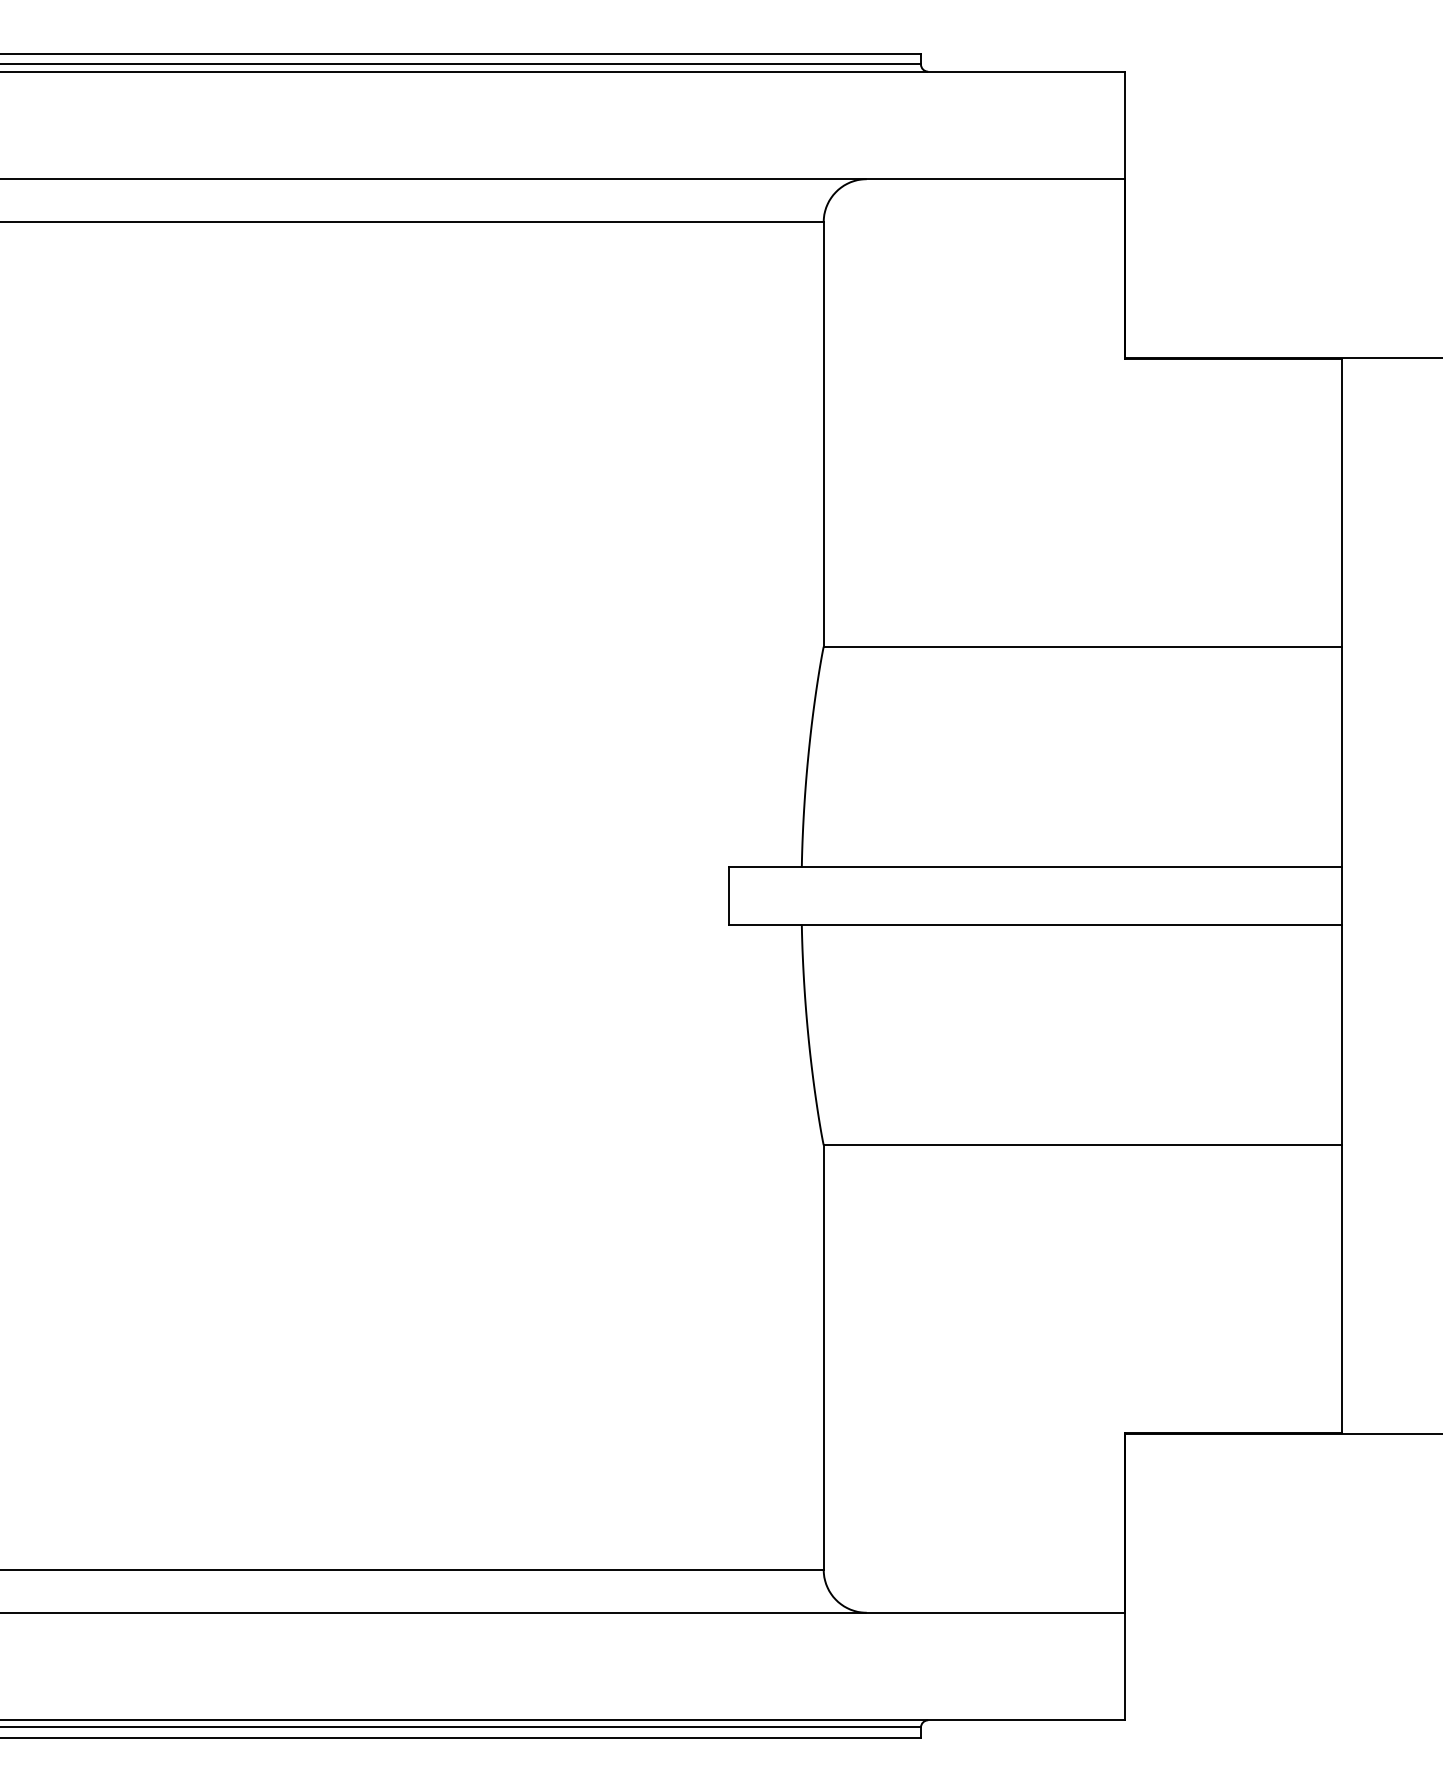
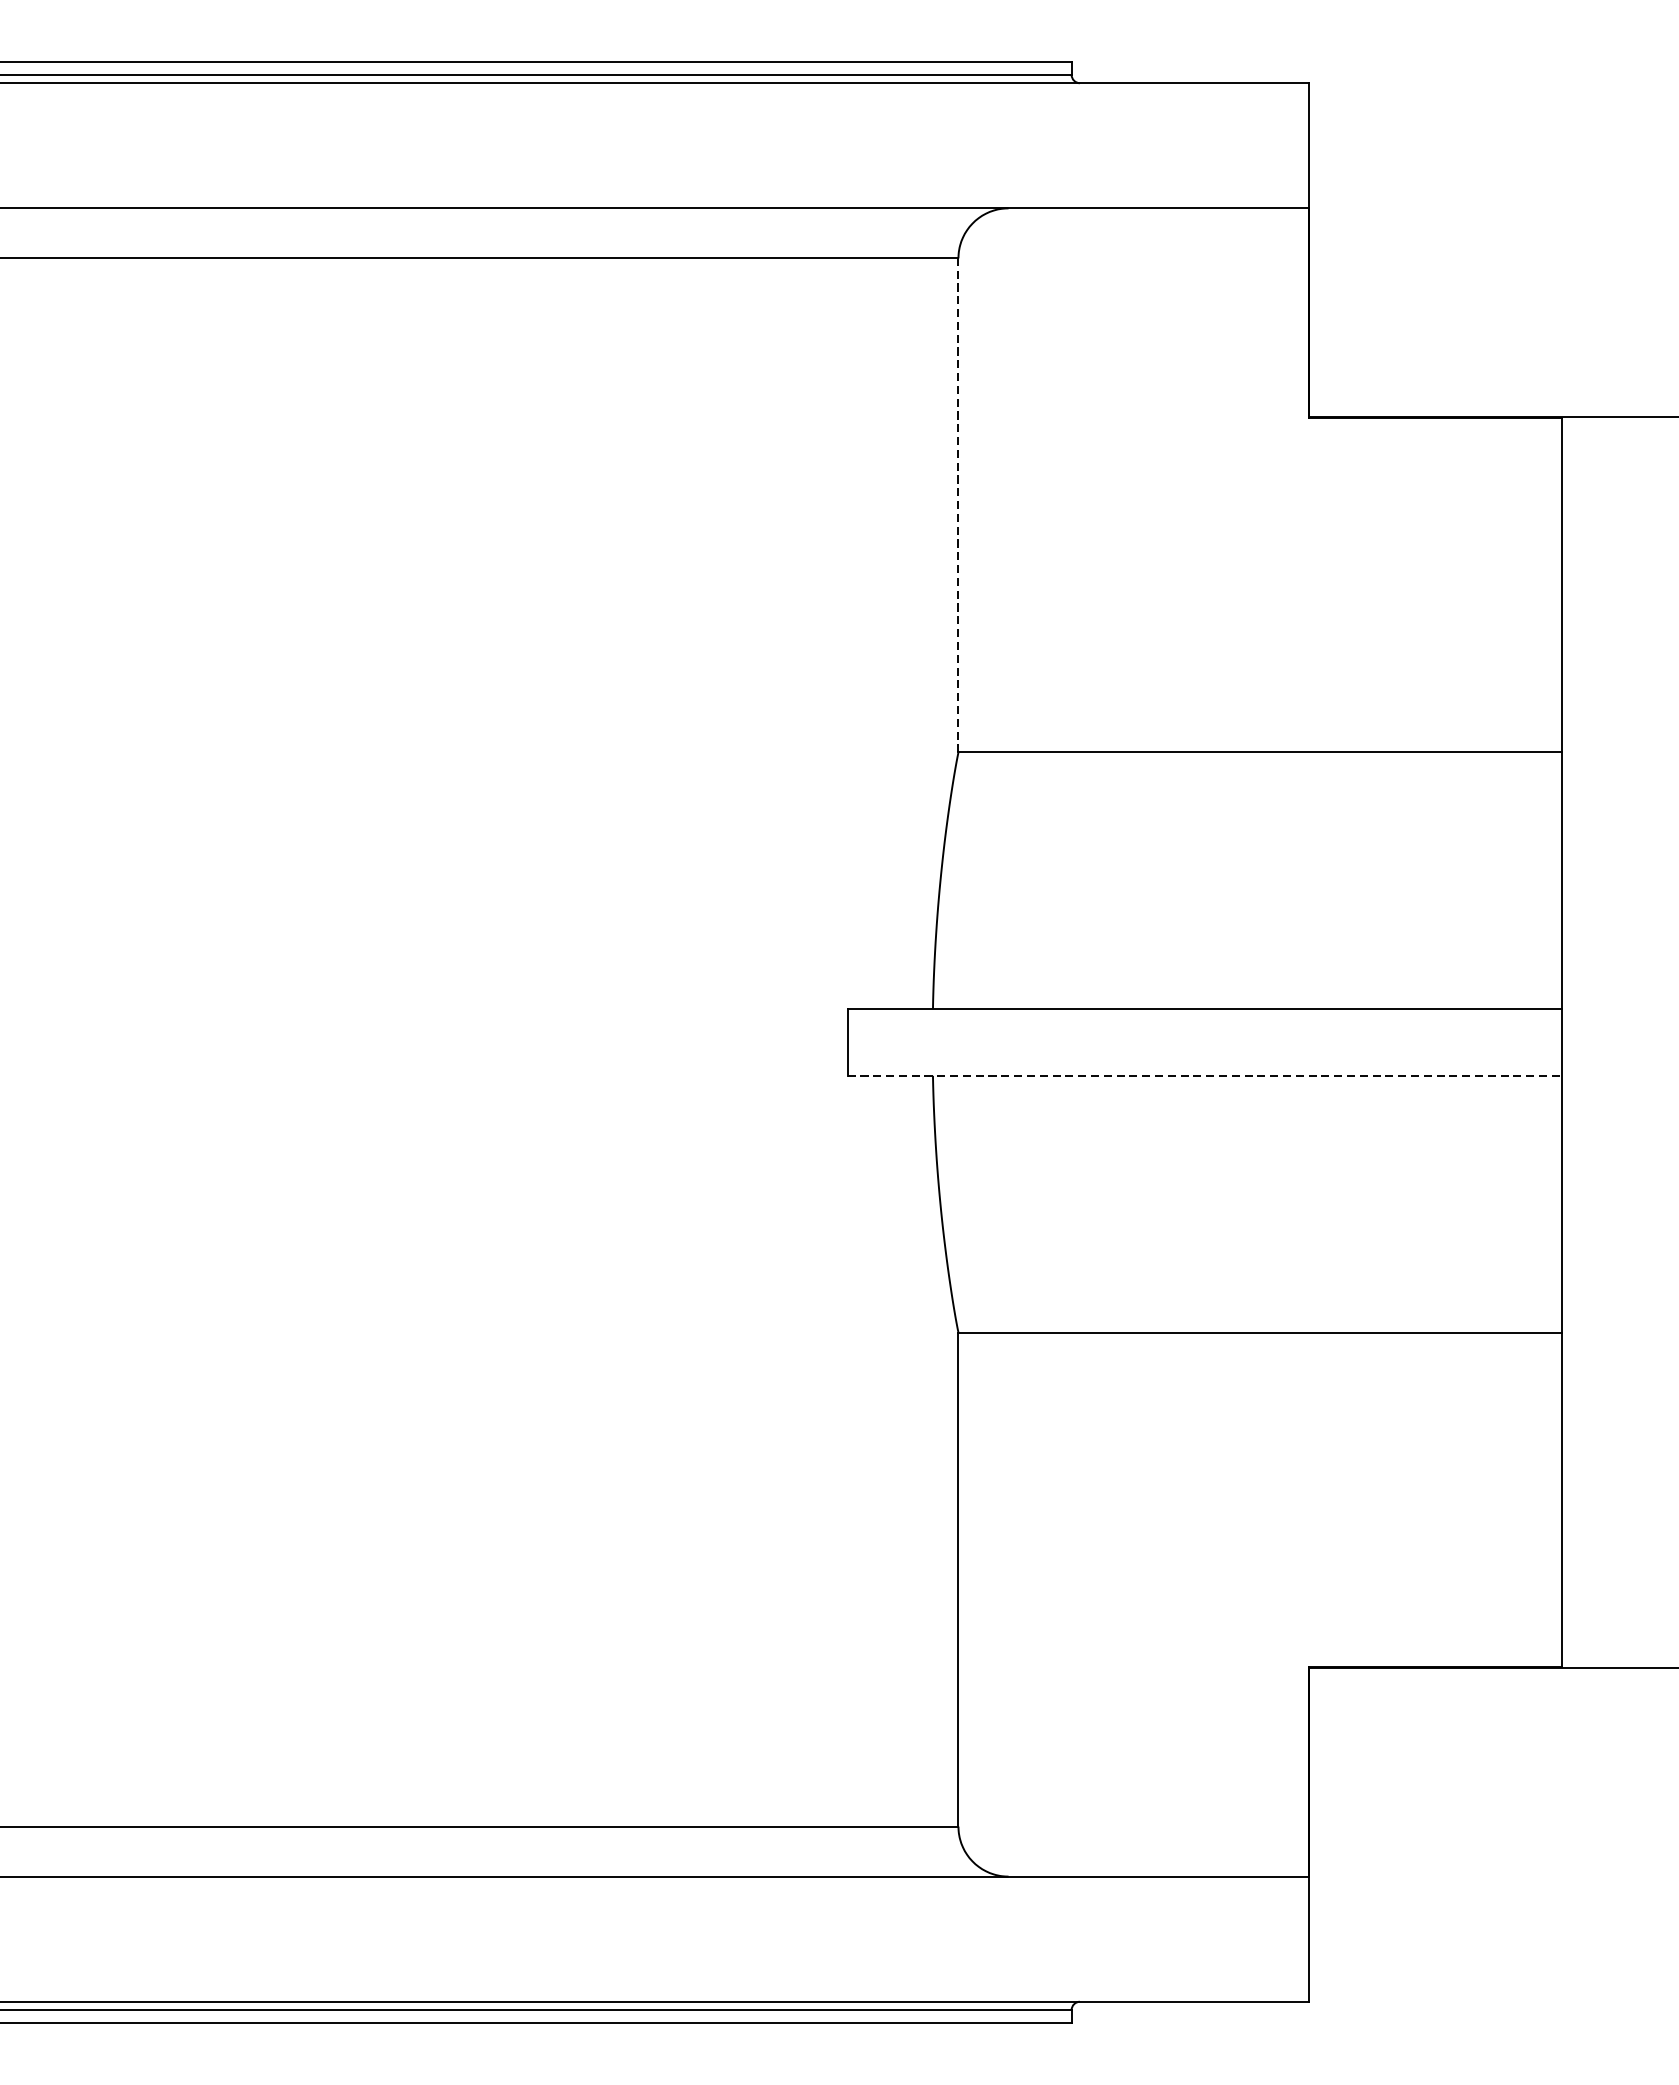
line: (823, 433) -> (958, 504), solid -> dashed
line: (1035, 924) -> (1204, 1075), solid -> dashed

